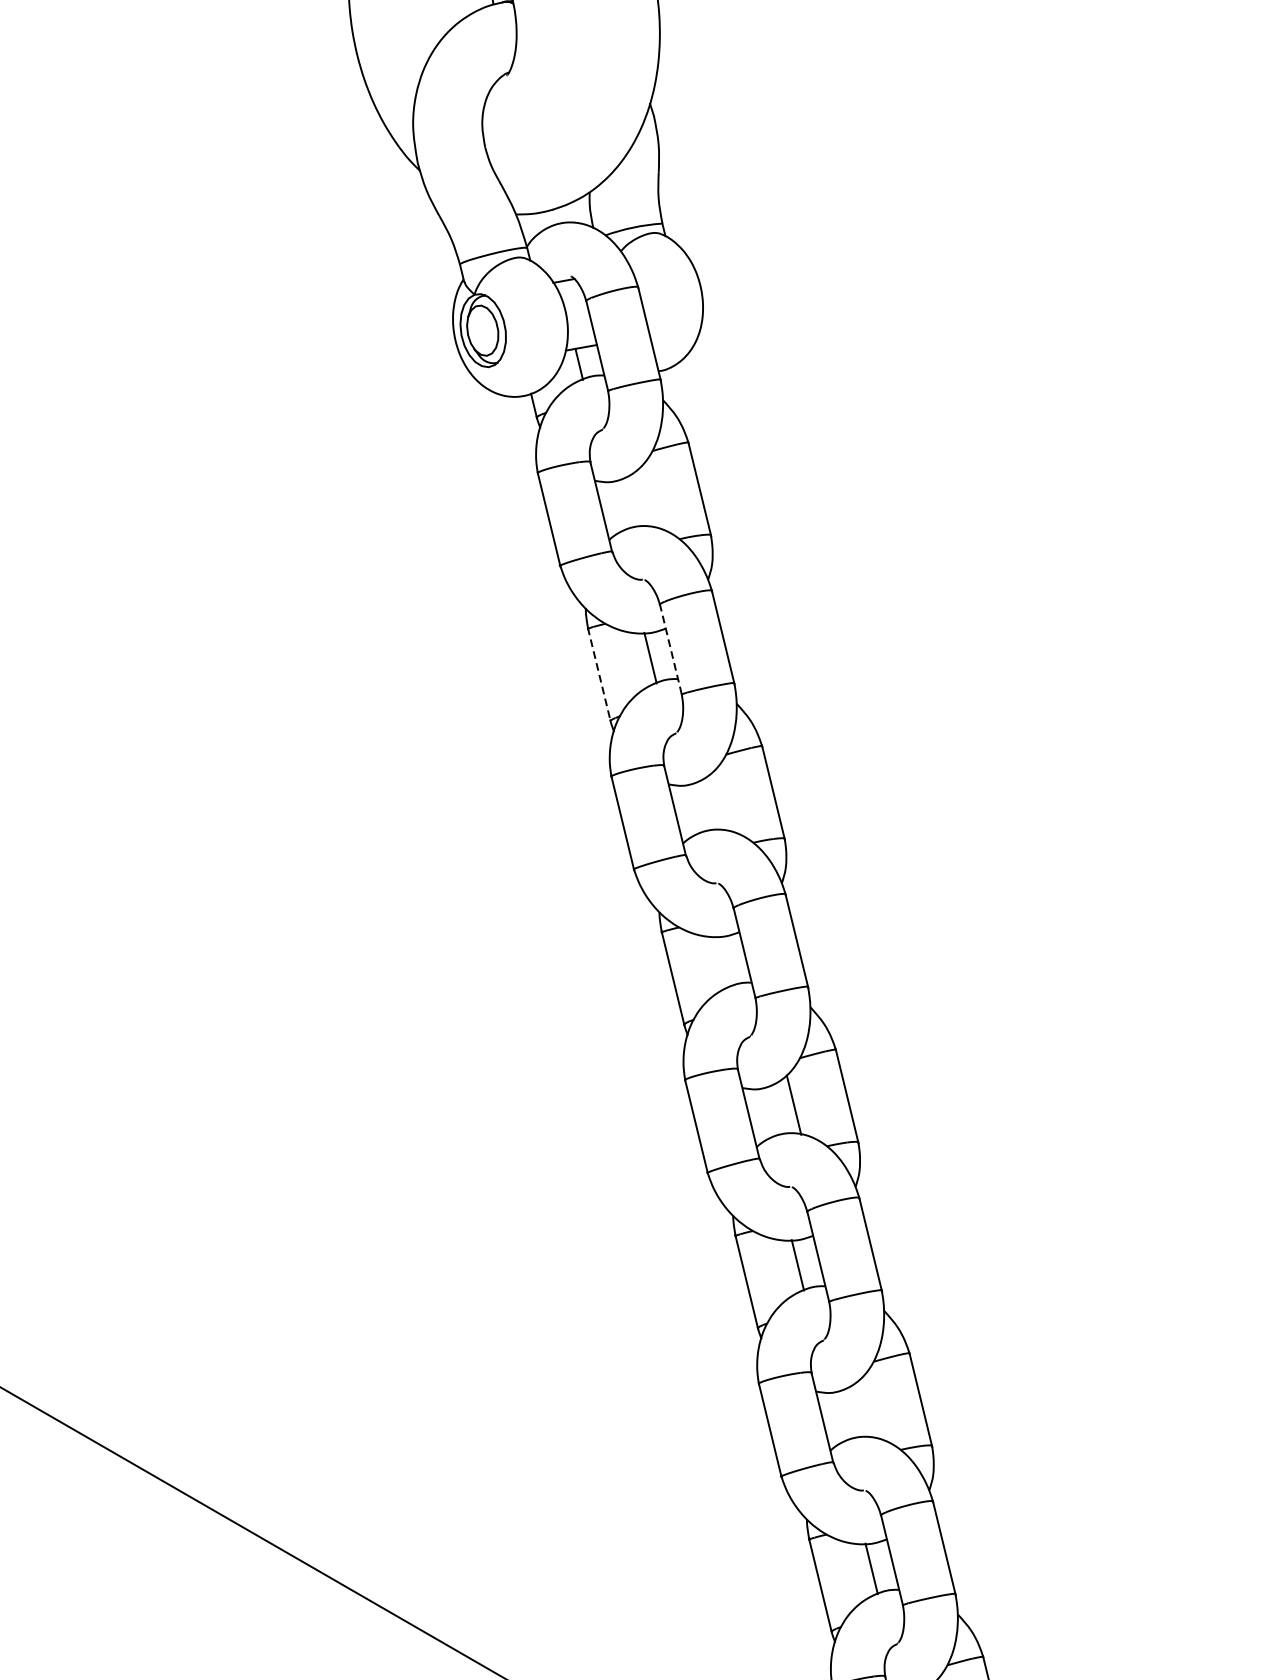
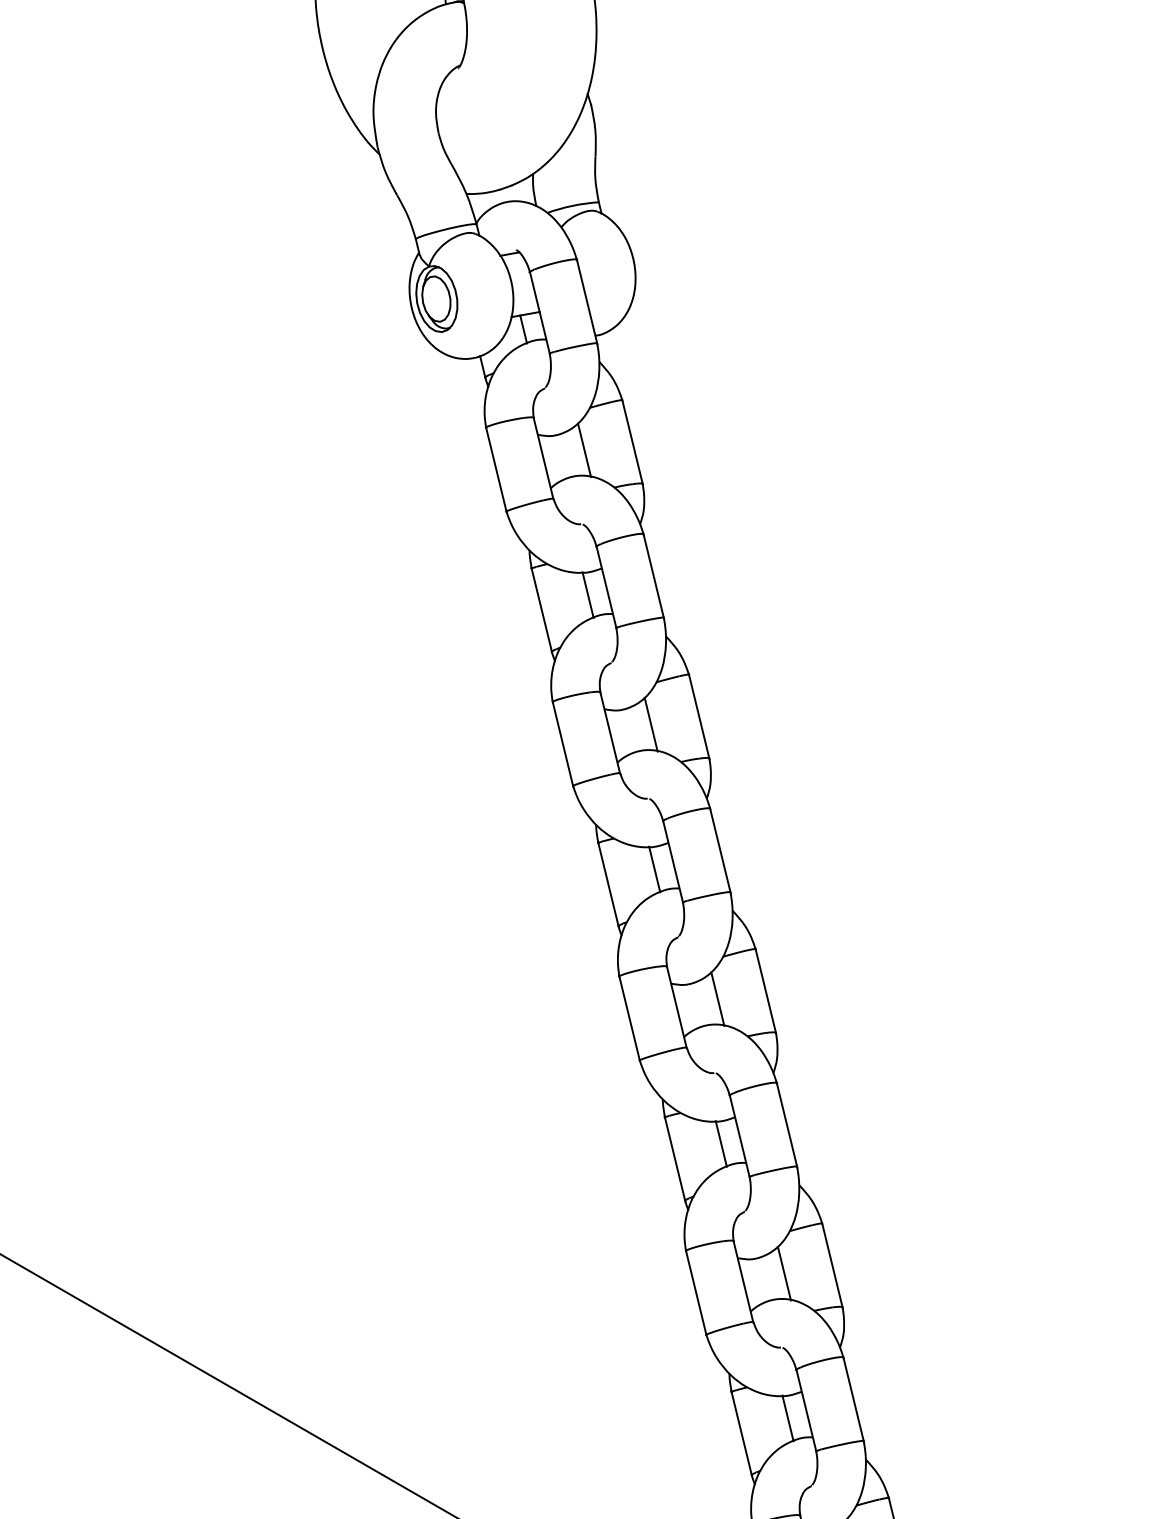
line: (646, 498) -> (584, 450), added
line: (670, 649) -> (606, 587), dashed -> solid
line: (598, 675) -> (541, 610), dashed -> solid
line: (719, 801) -> (650, 724), added
line: (723, 961) -> (654, 869), added
line: (866, 1408) -> (783, 1273), added

